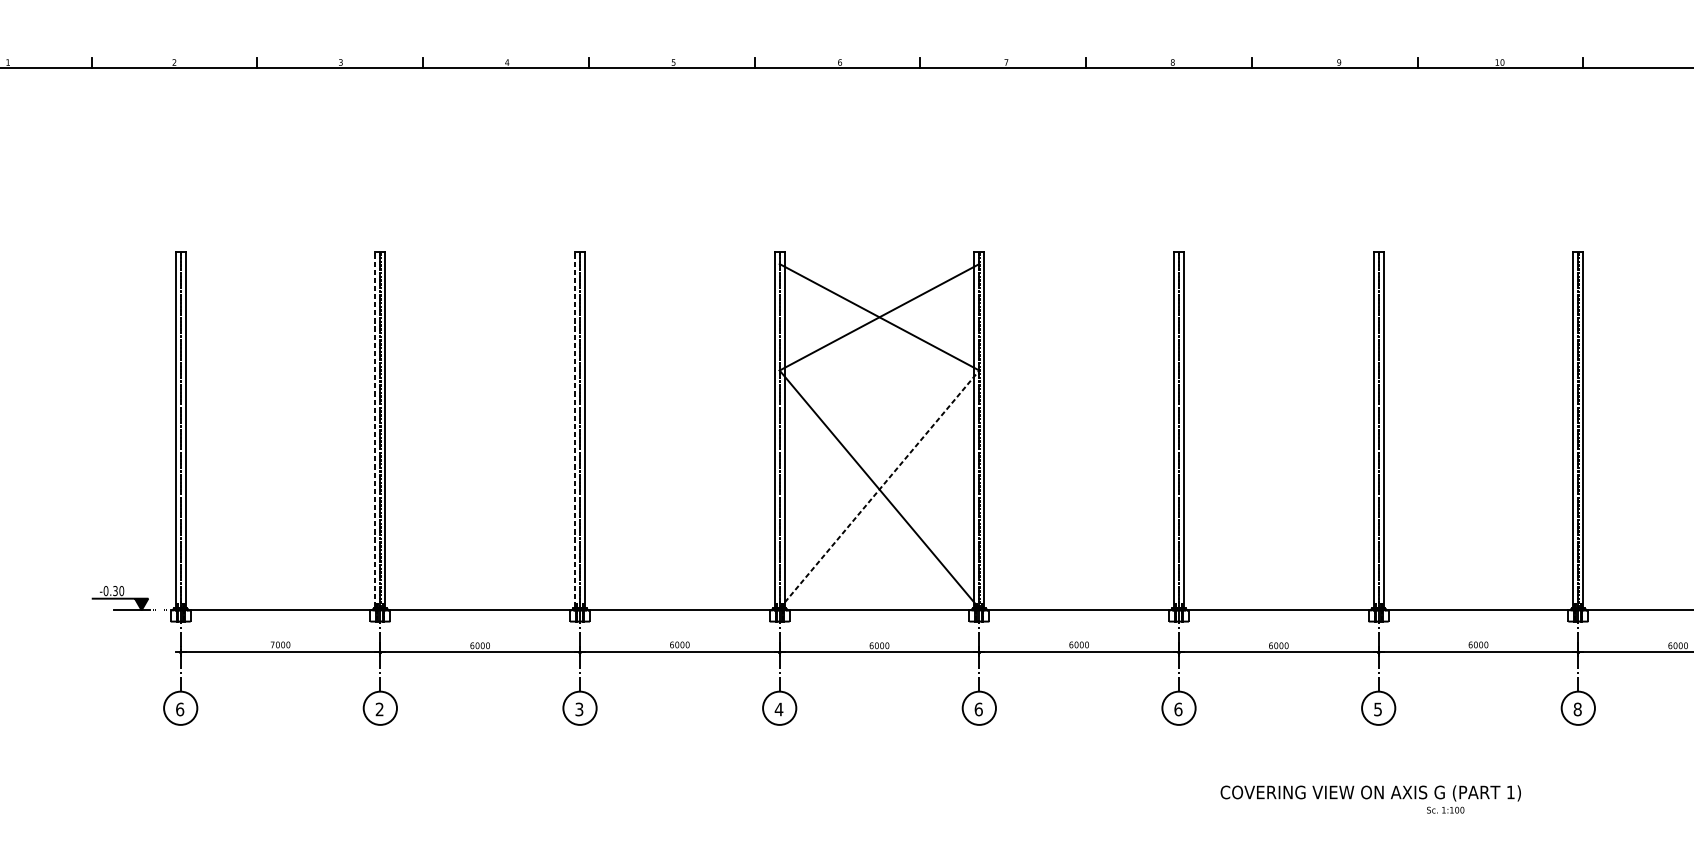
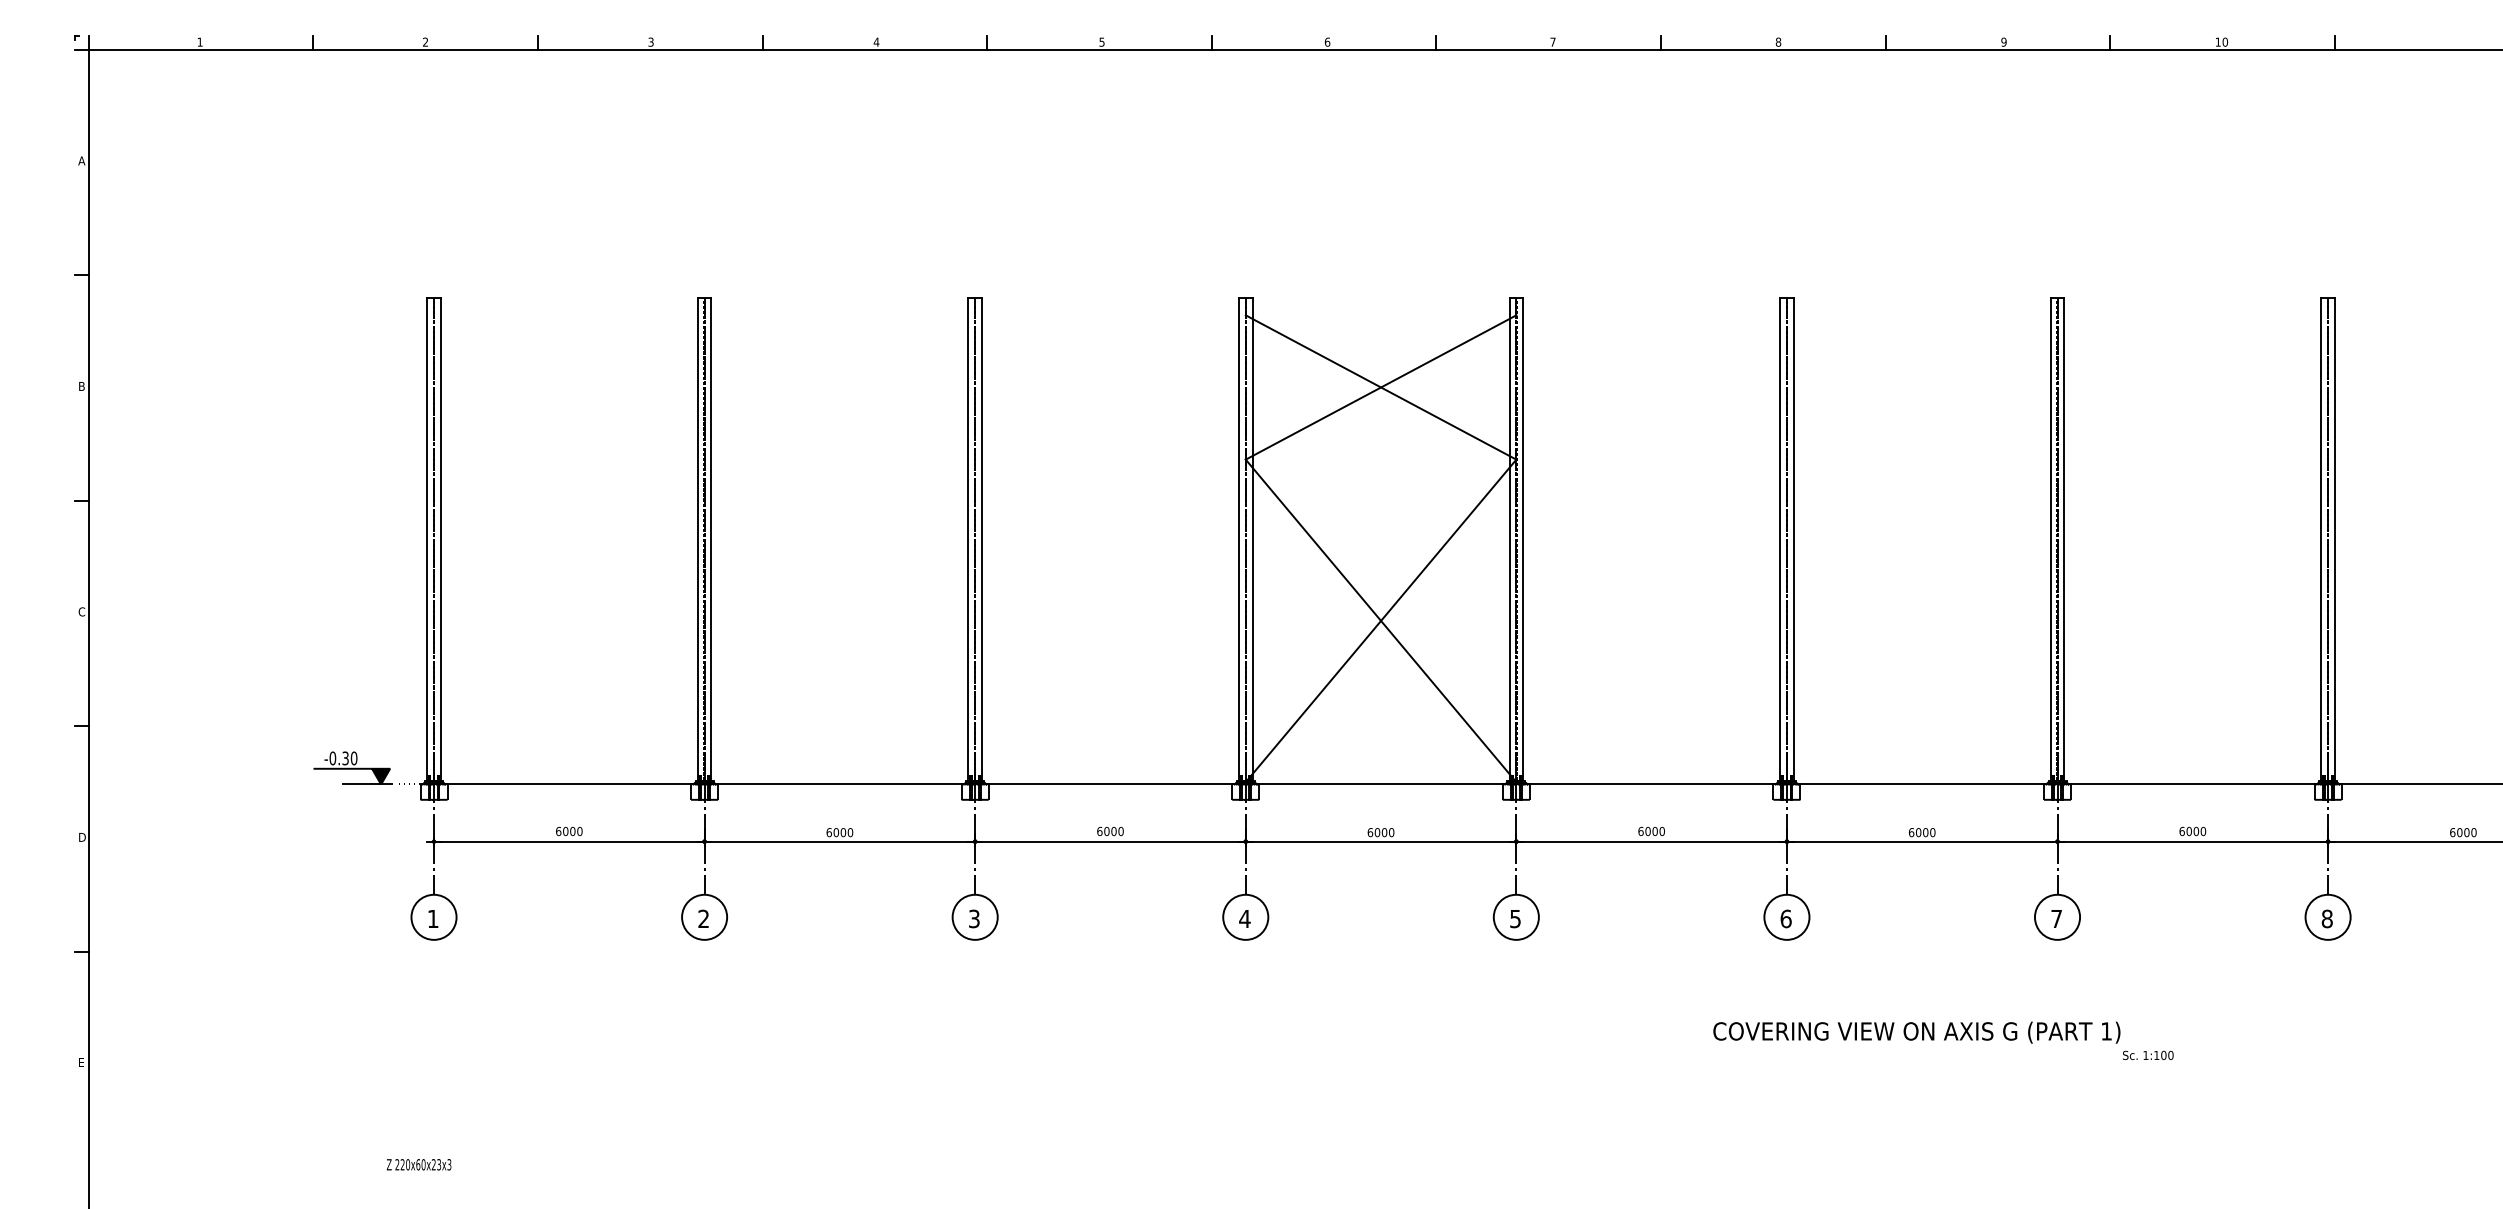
line: (375, 429) -> (697, 539), dashed -> solid
line: (575, 429) -> (968, 539), dashed -> solid
line: (879, 489) -> (1381, 620), dashed -> solid
text: (272, 644) -> (558, 831), 7000 -> 6000
text: (179, 709) -> (432, 918), 6 -> 1
text: (978, 709) -> (1515, 918), 6 -> 5
text: (1377, 709) -> (2056, 919), 5 -> 7
text: (1370, 793) -> (1916, 1032), moved

